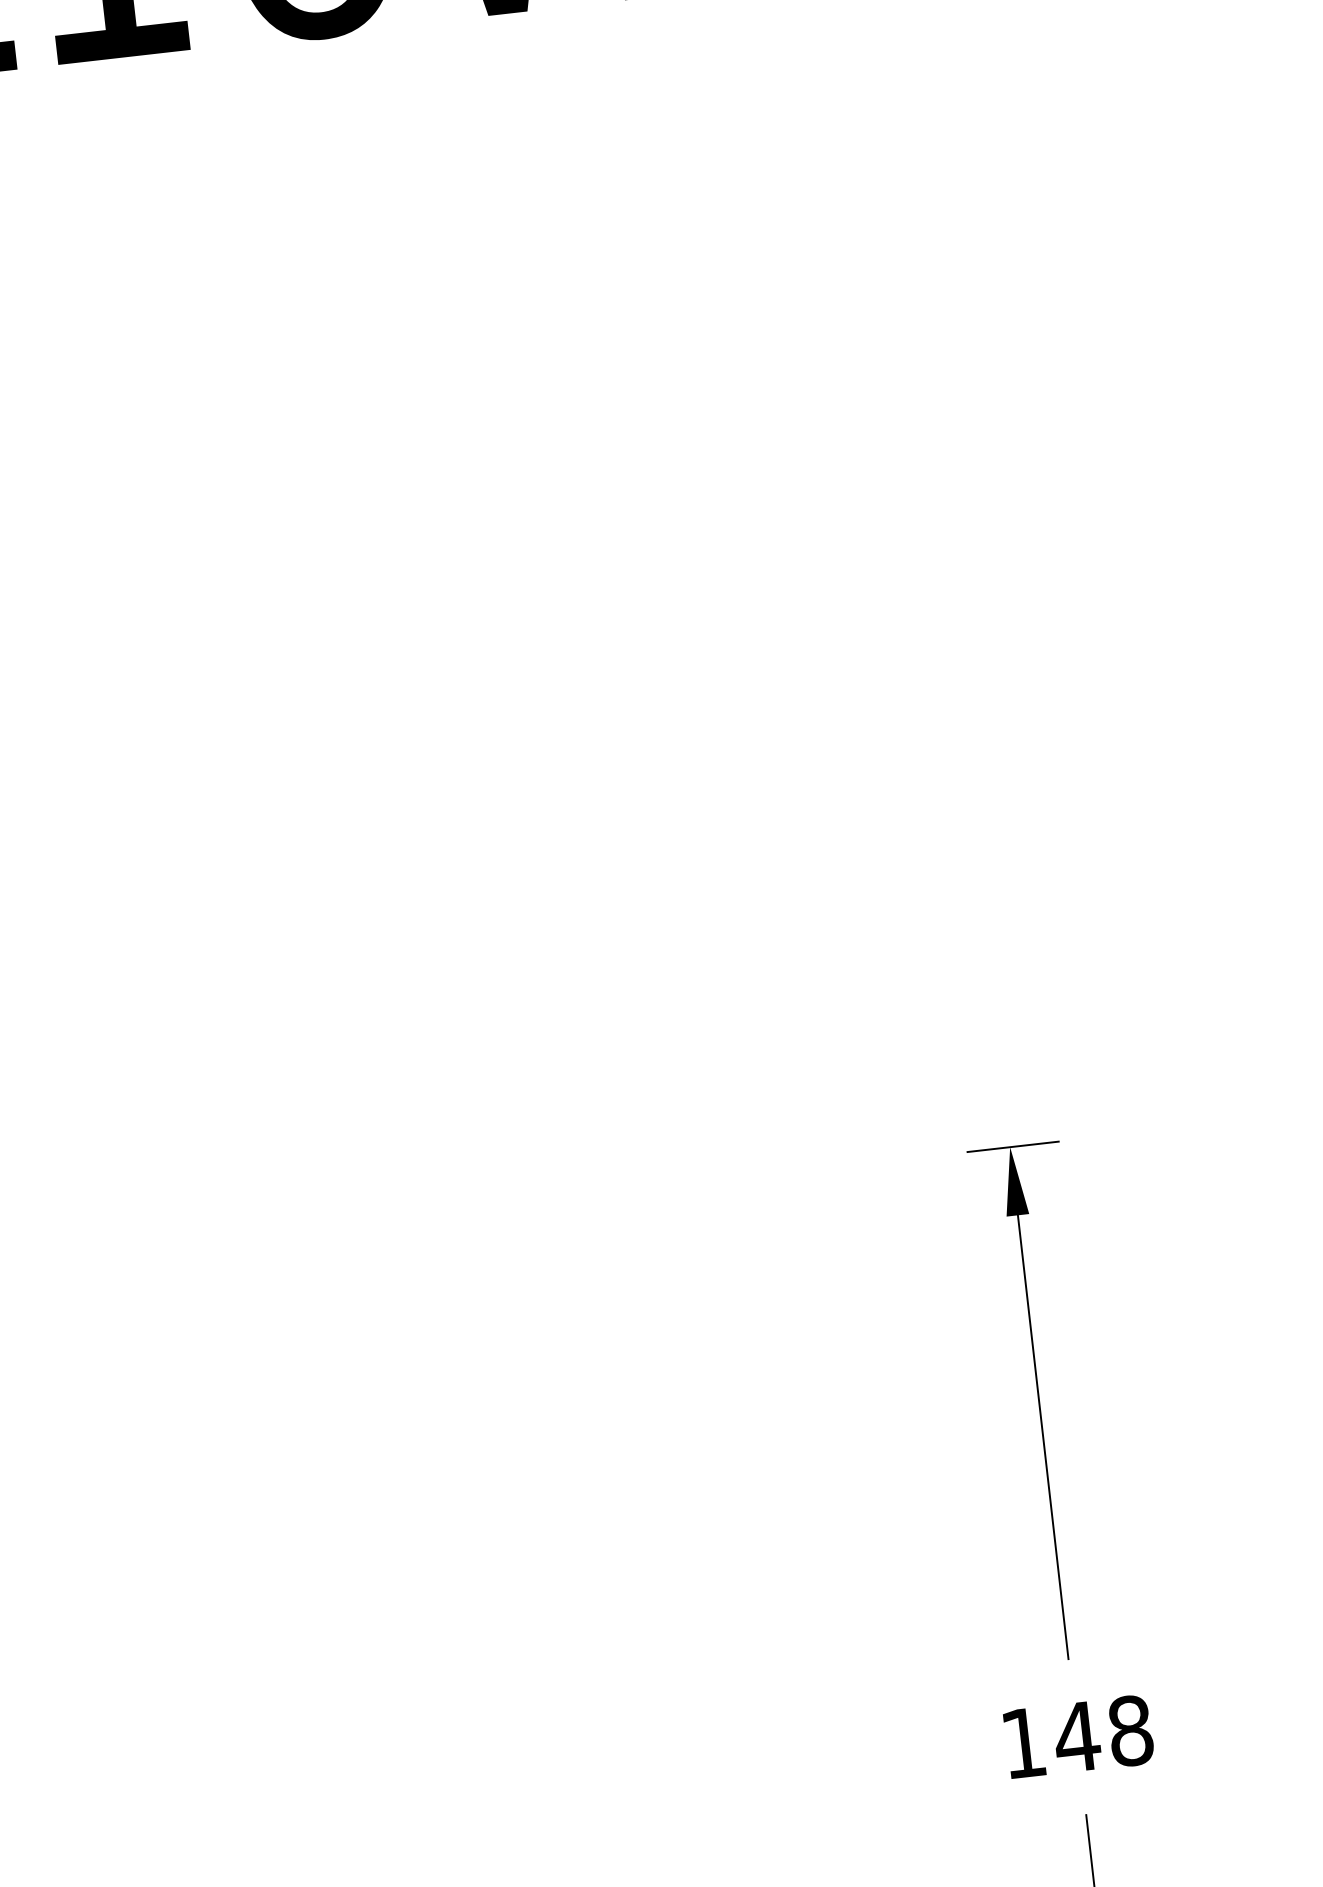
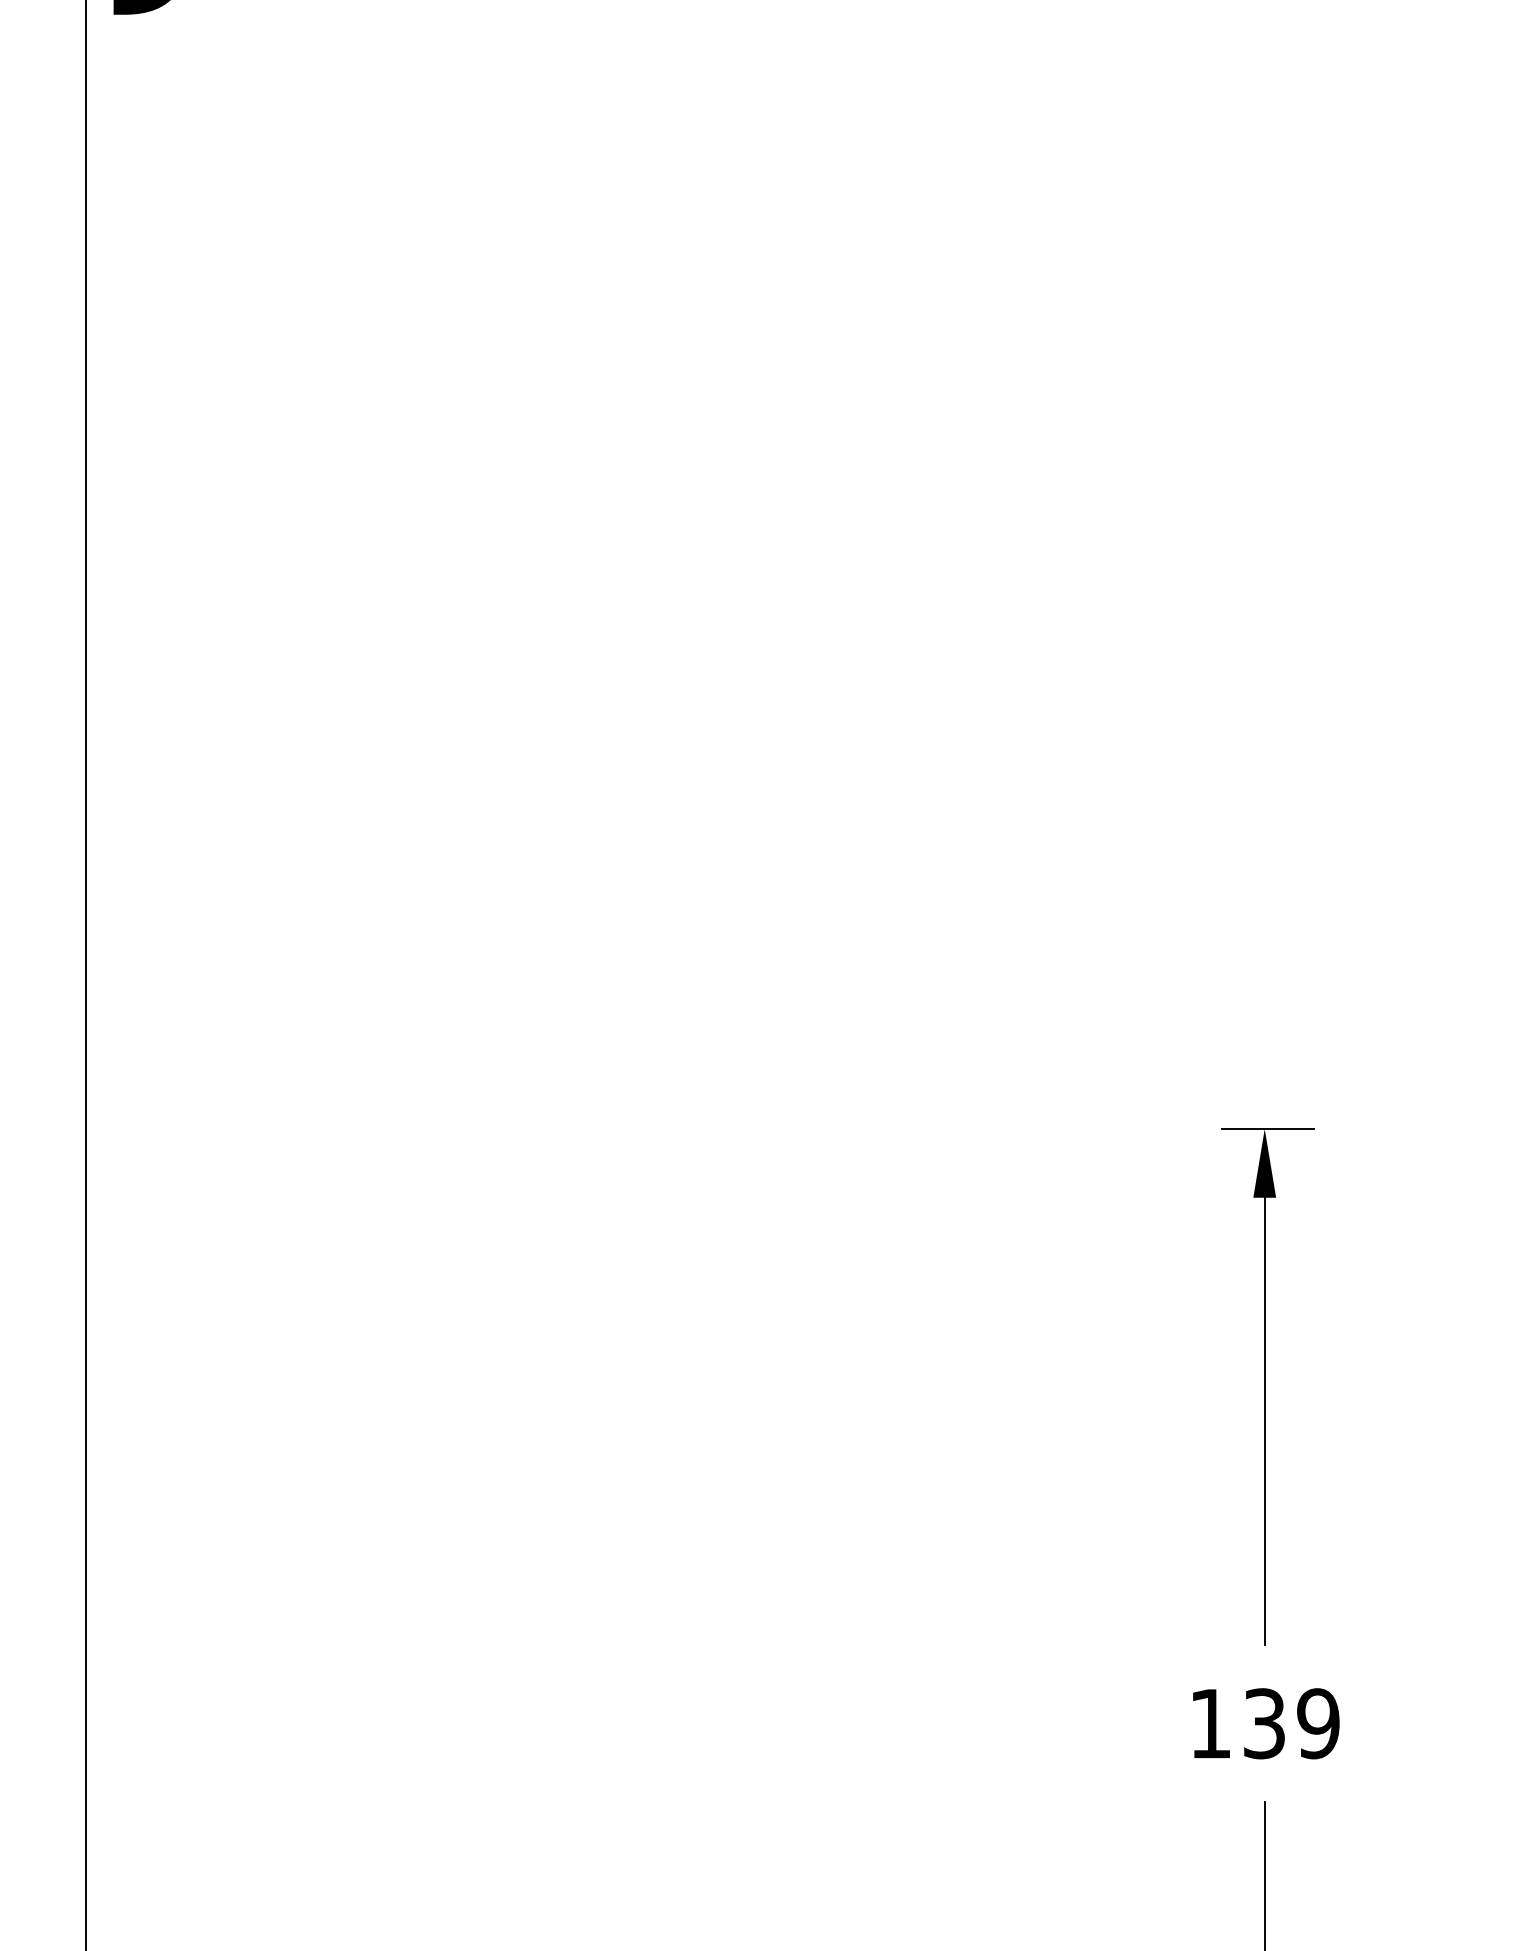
text: (1102, 1733) -> (1290, 1723), 148 -> 139

